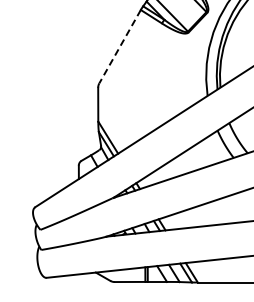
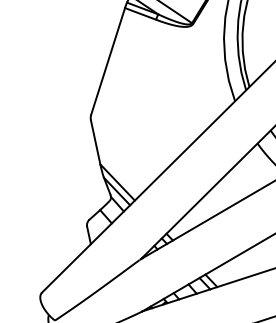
line: (119, 47) -> (107, 62), dashed -> solid

